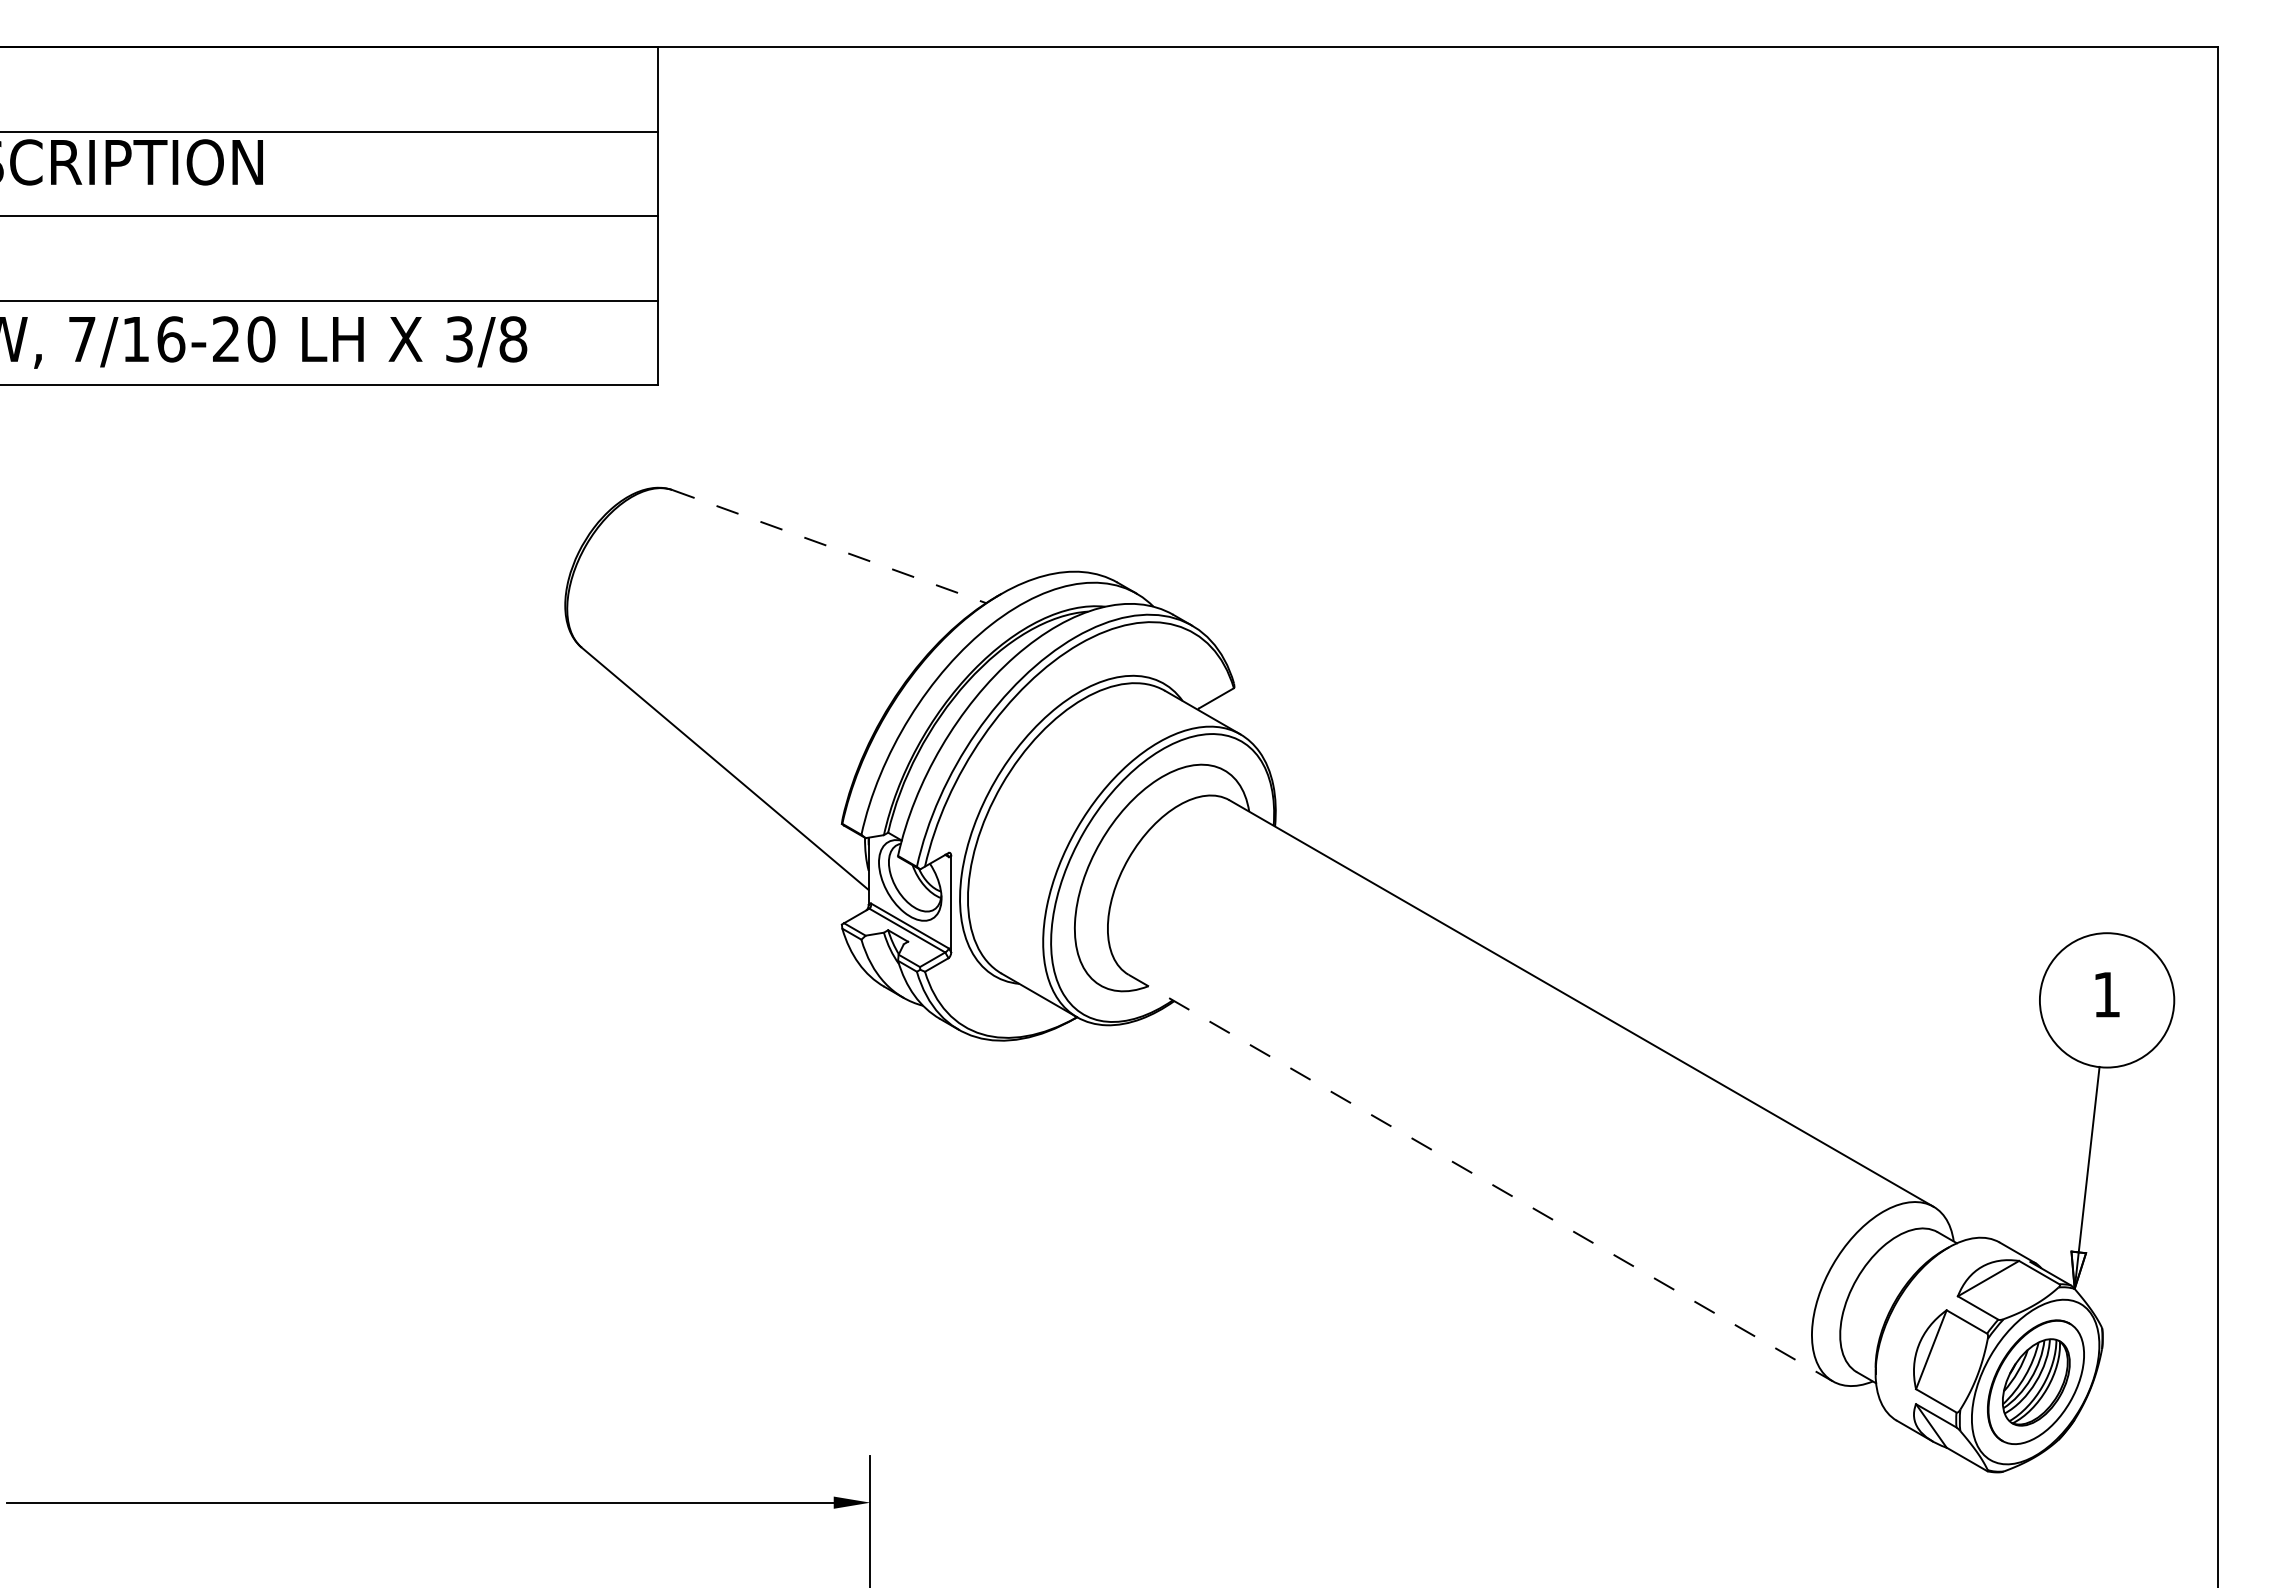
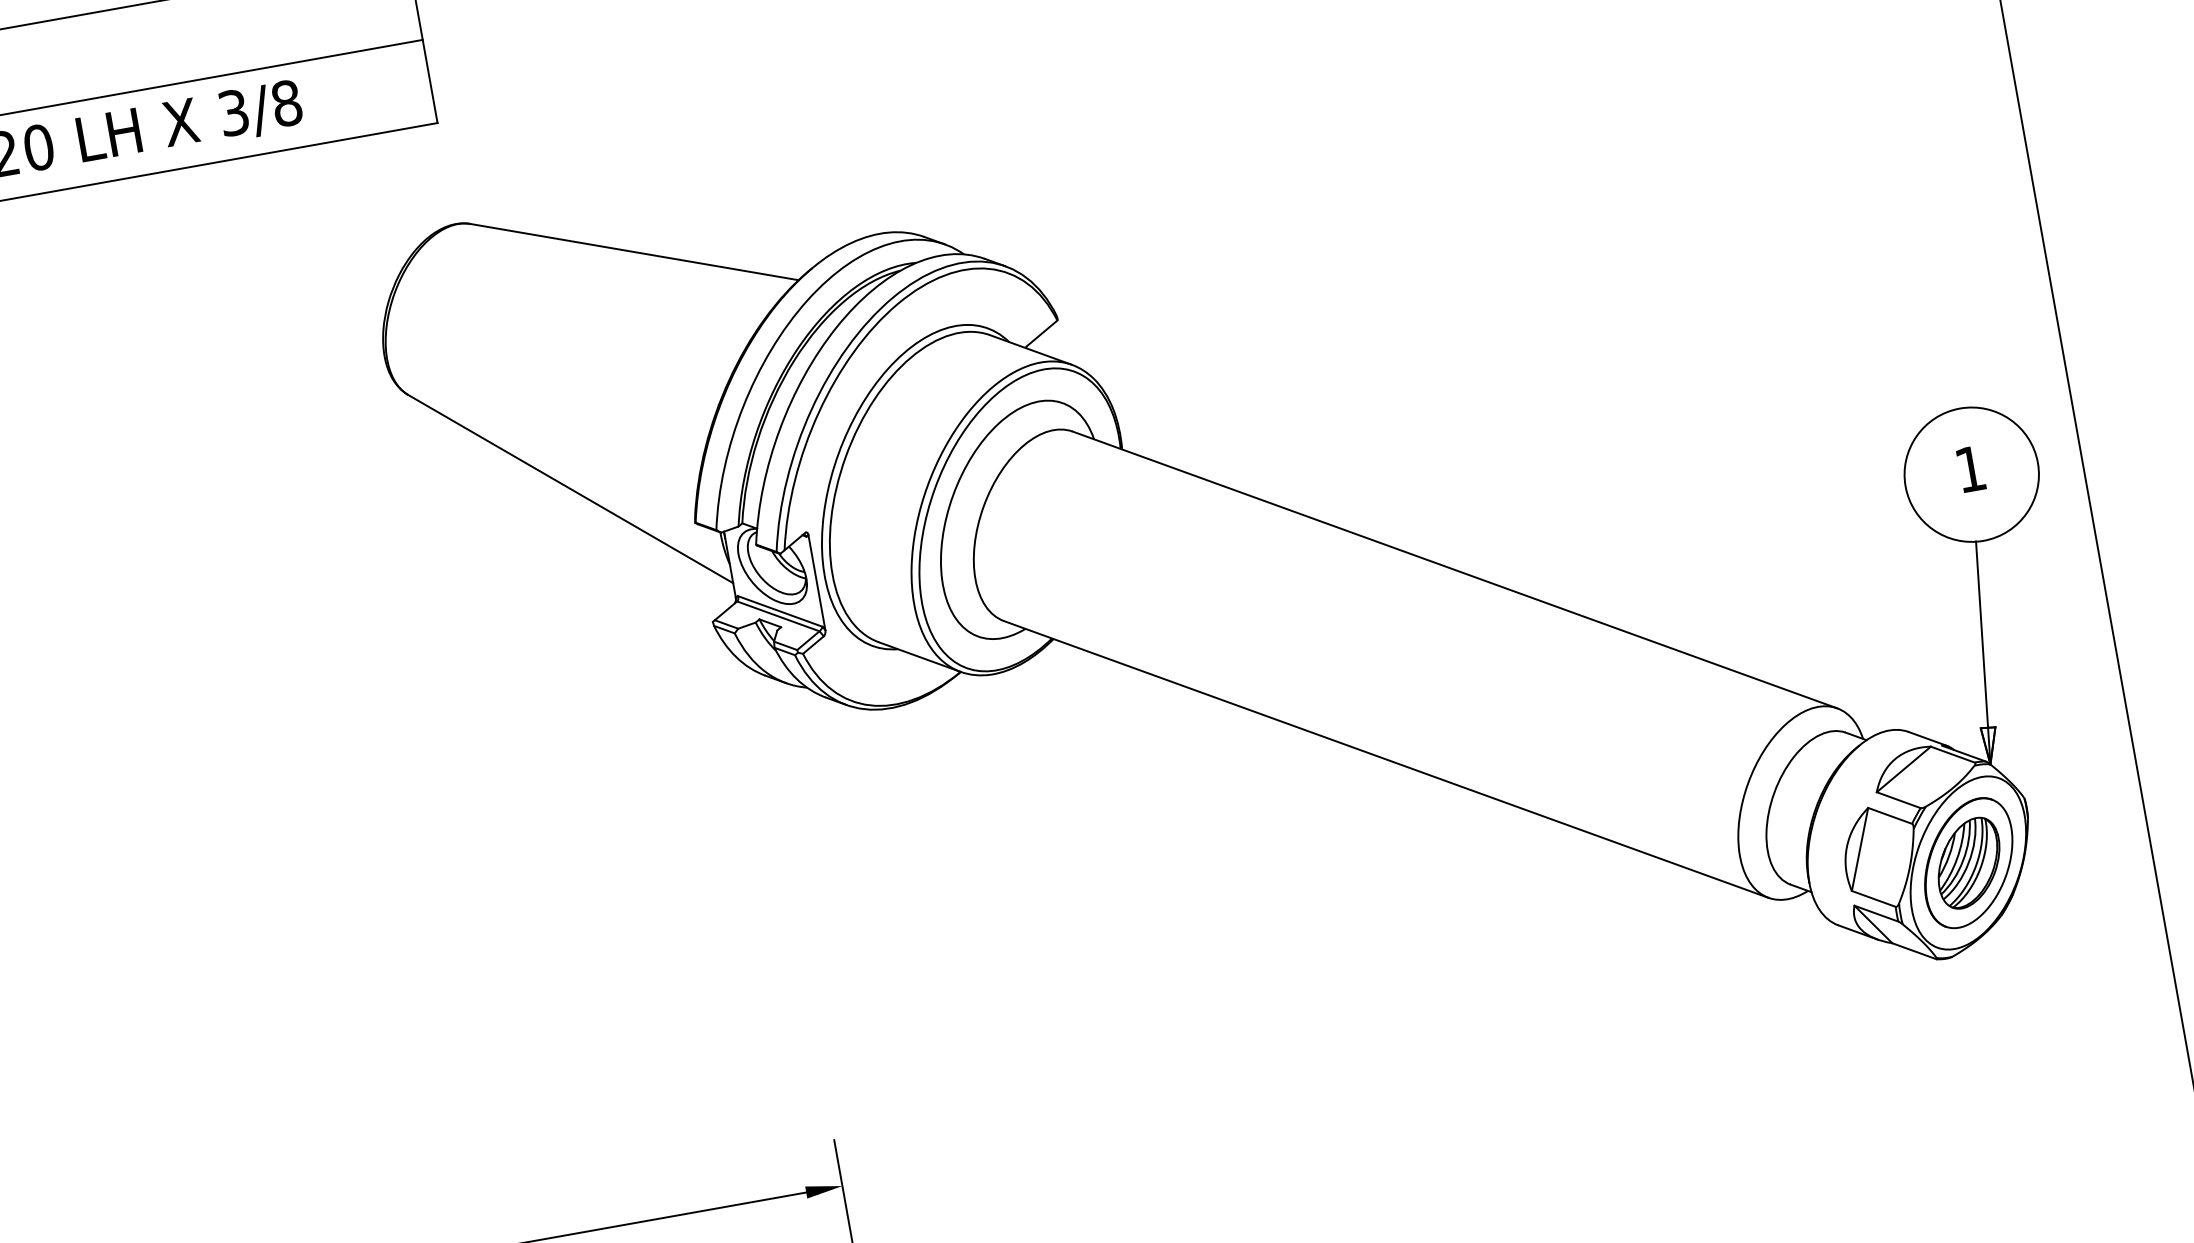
line: (829, 546) -> (634, 251), dashed -> solid
line: (1480, 1178) -> (1386, 759), dashed -> solid

